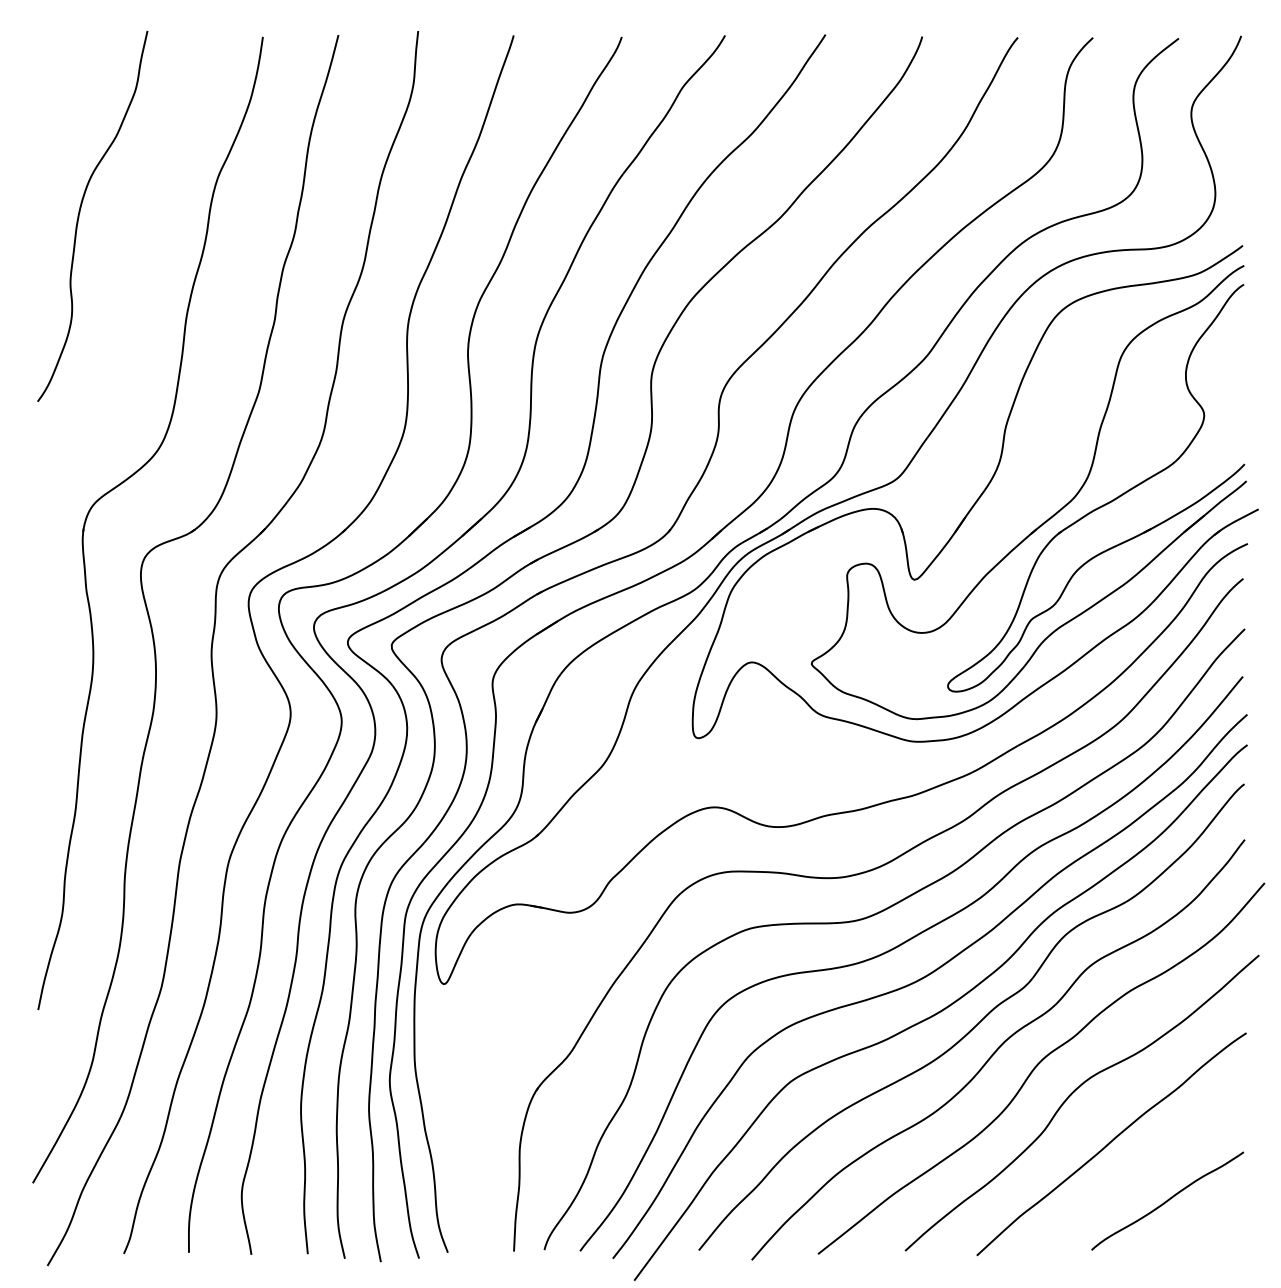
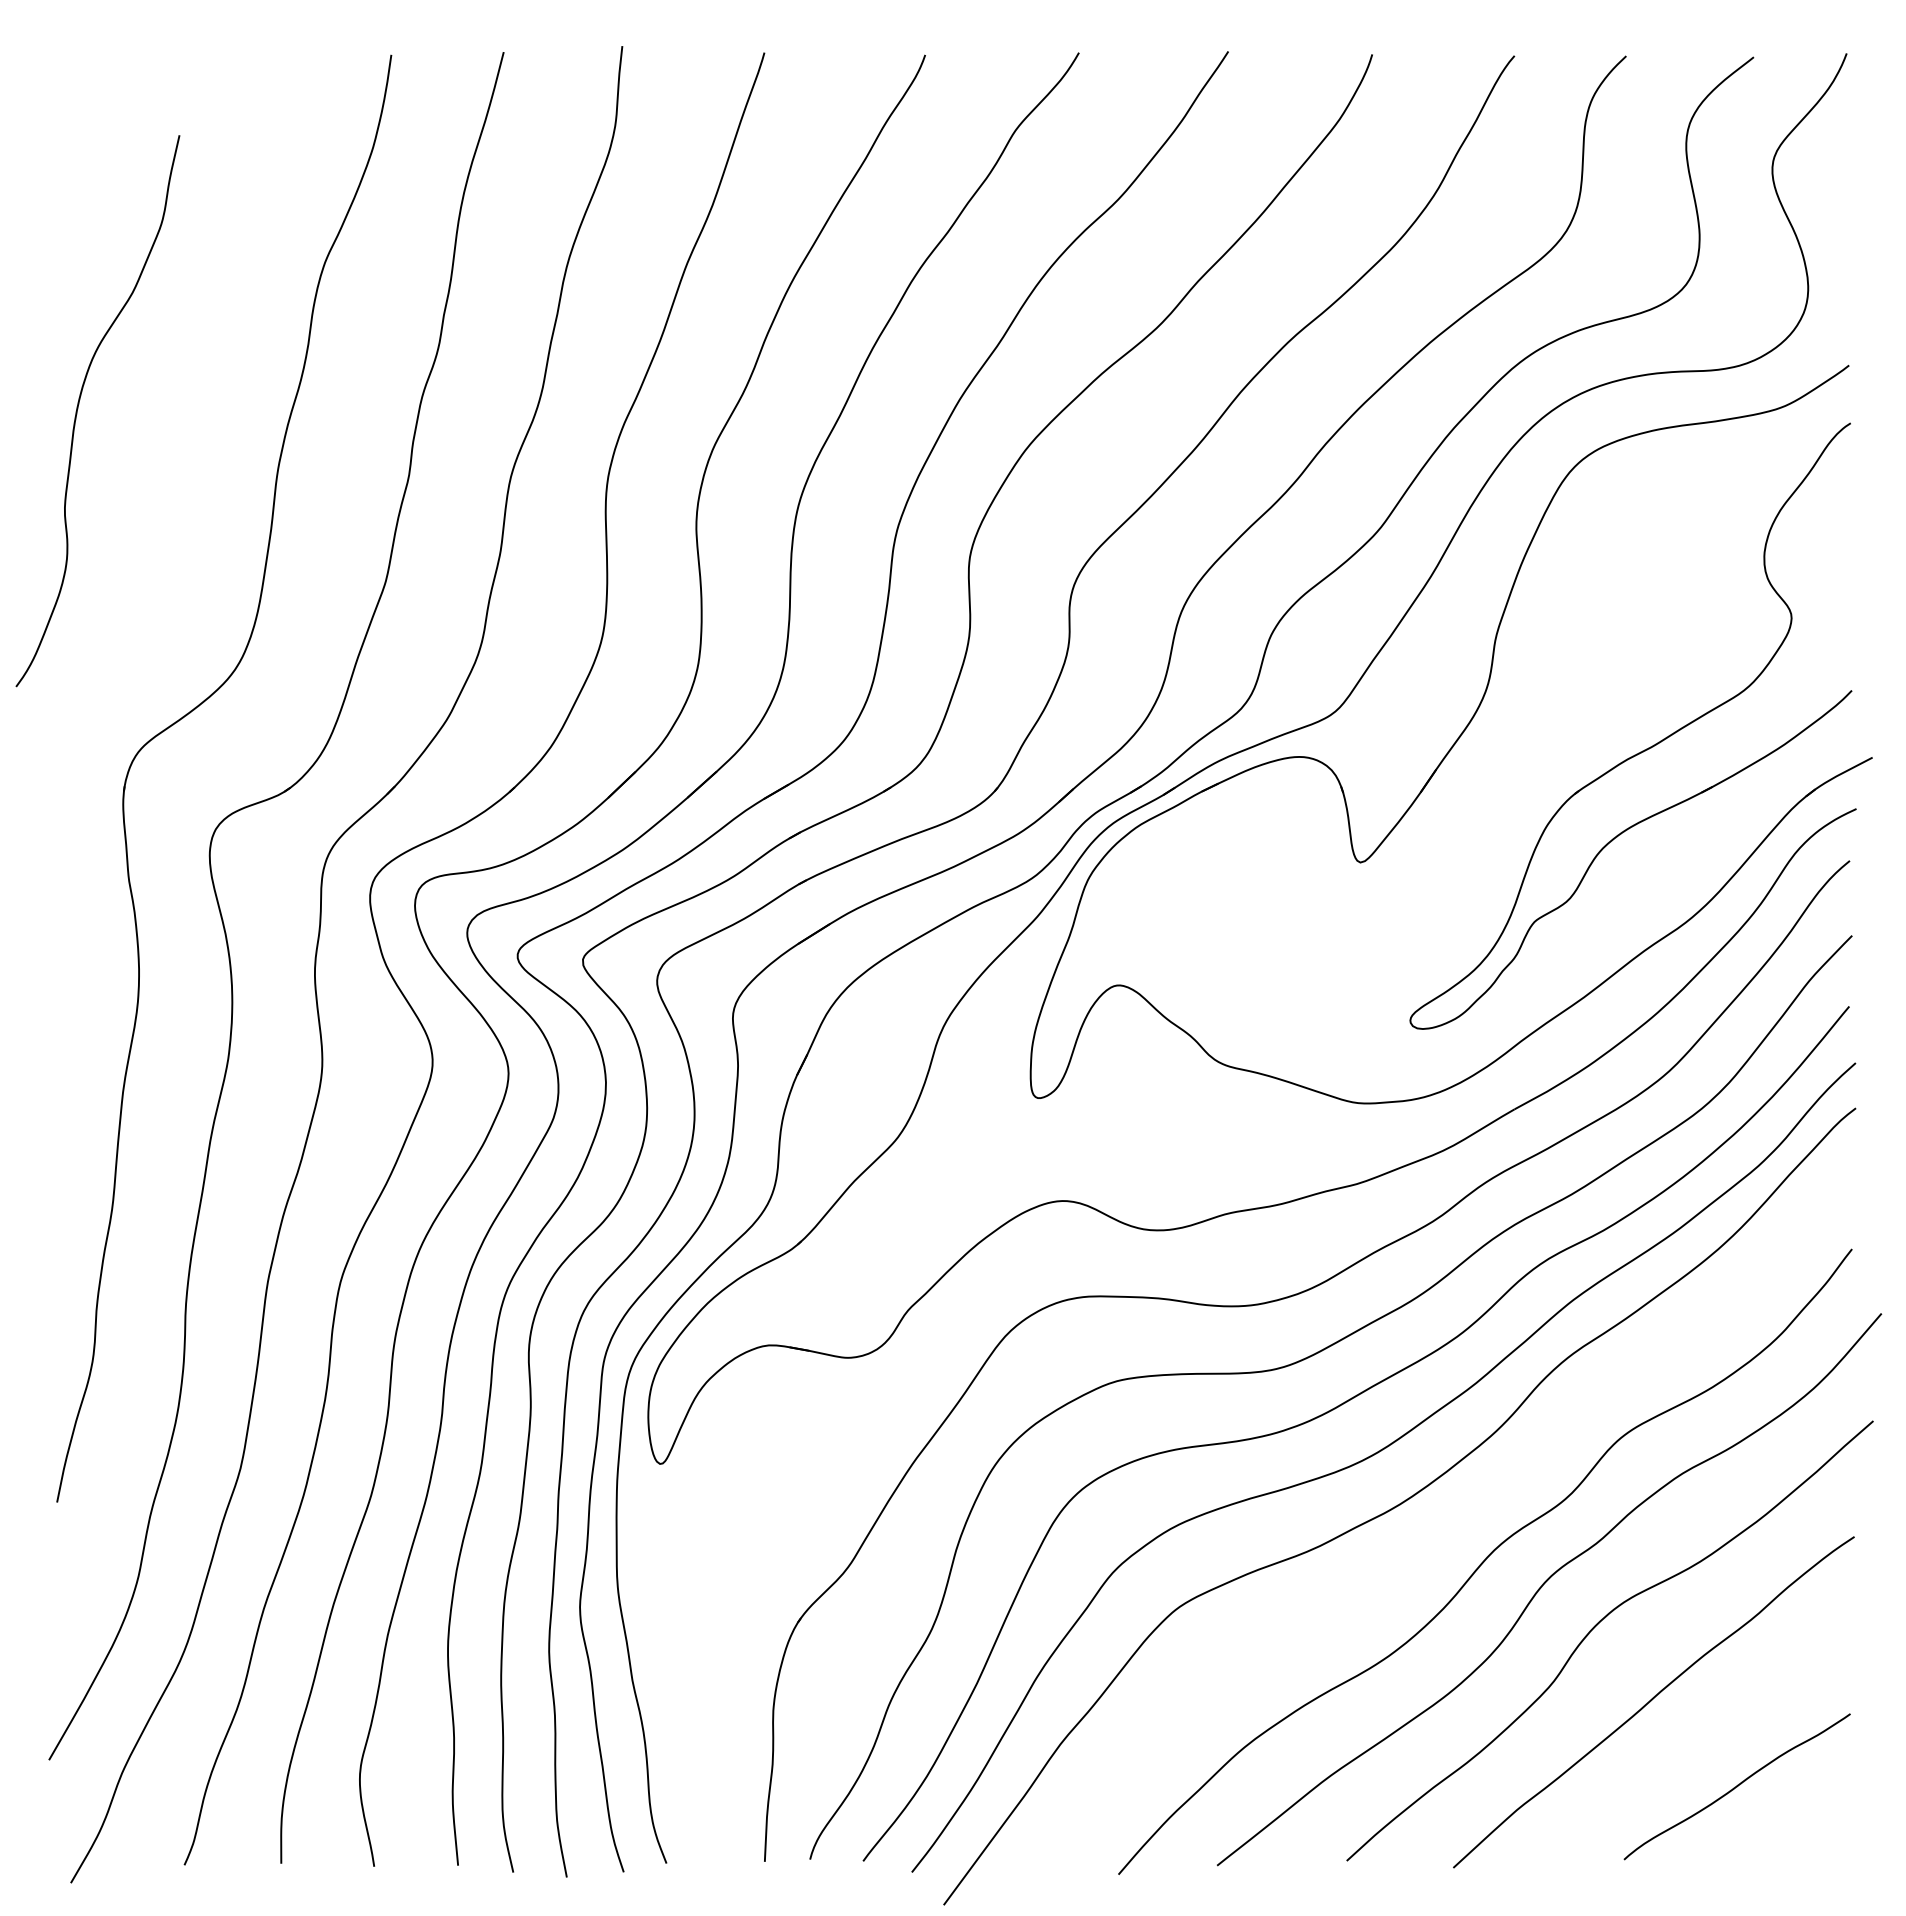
curve: (80, 212) -> (79, 405), moved
part: (1050, 516) -> (1562, 768), removed
curve: (978, 1022) -> (1455, 1521), removed

